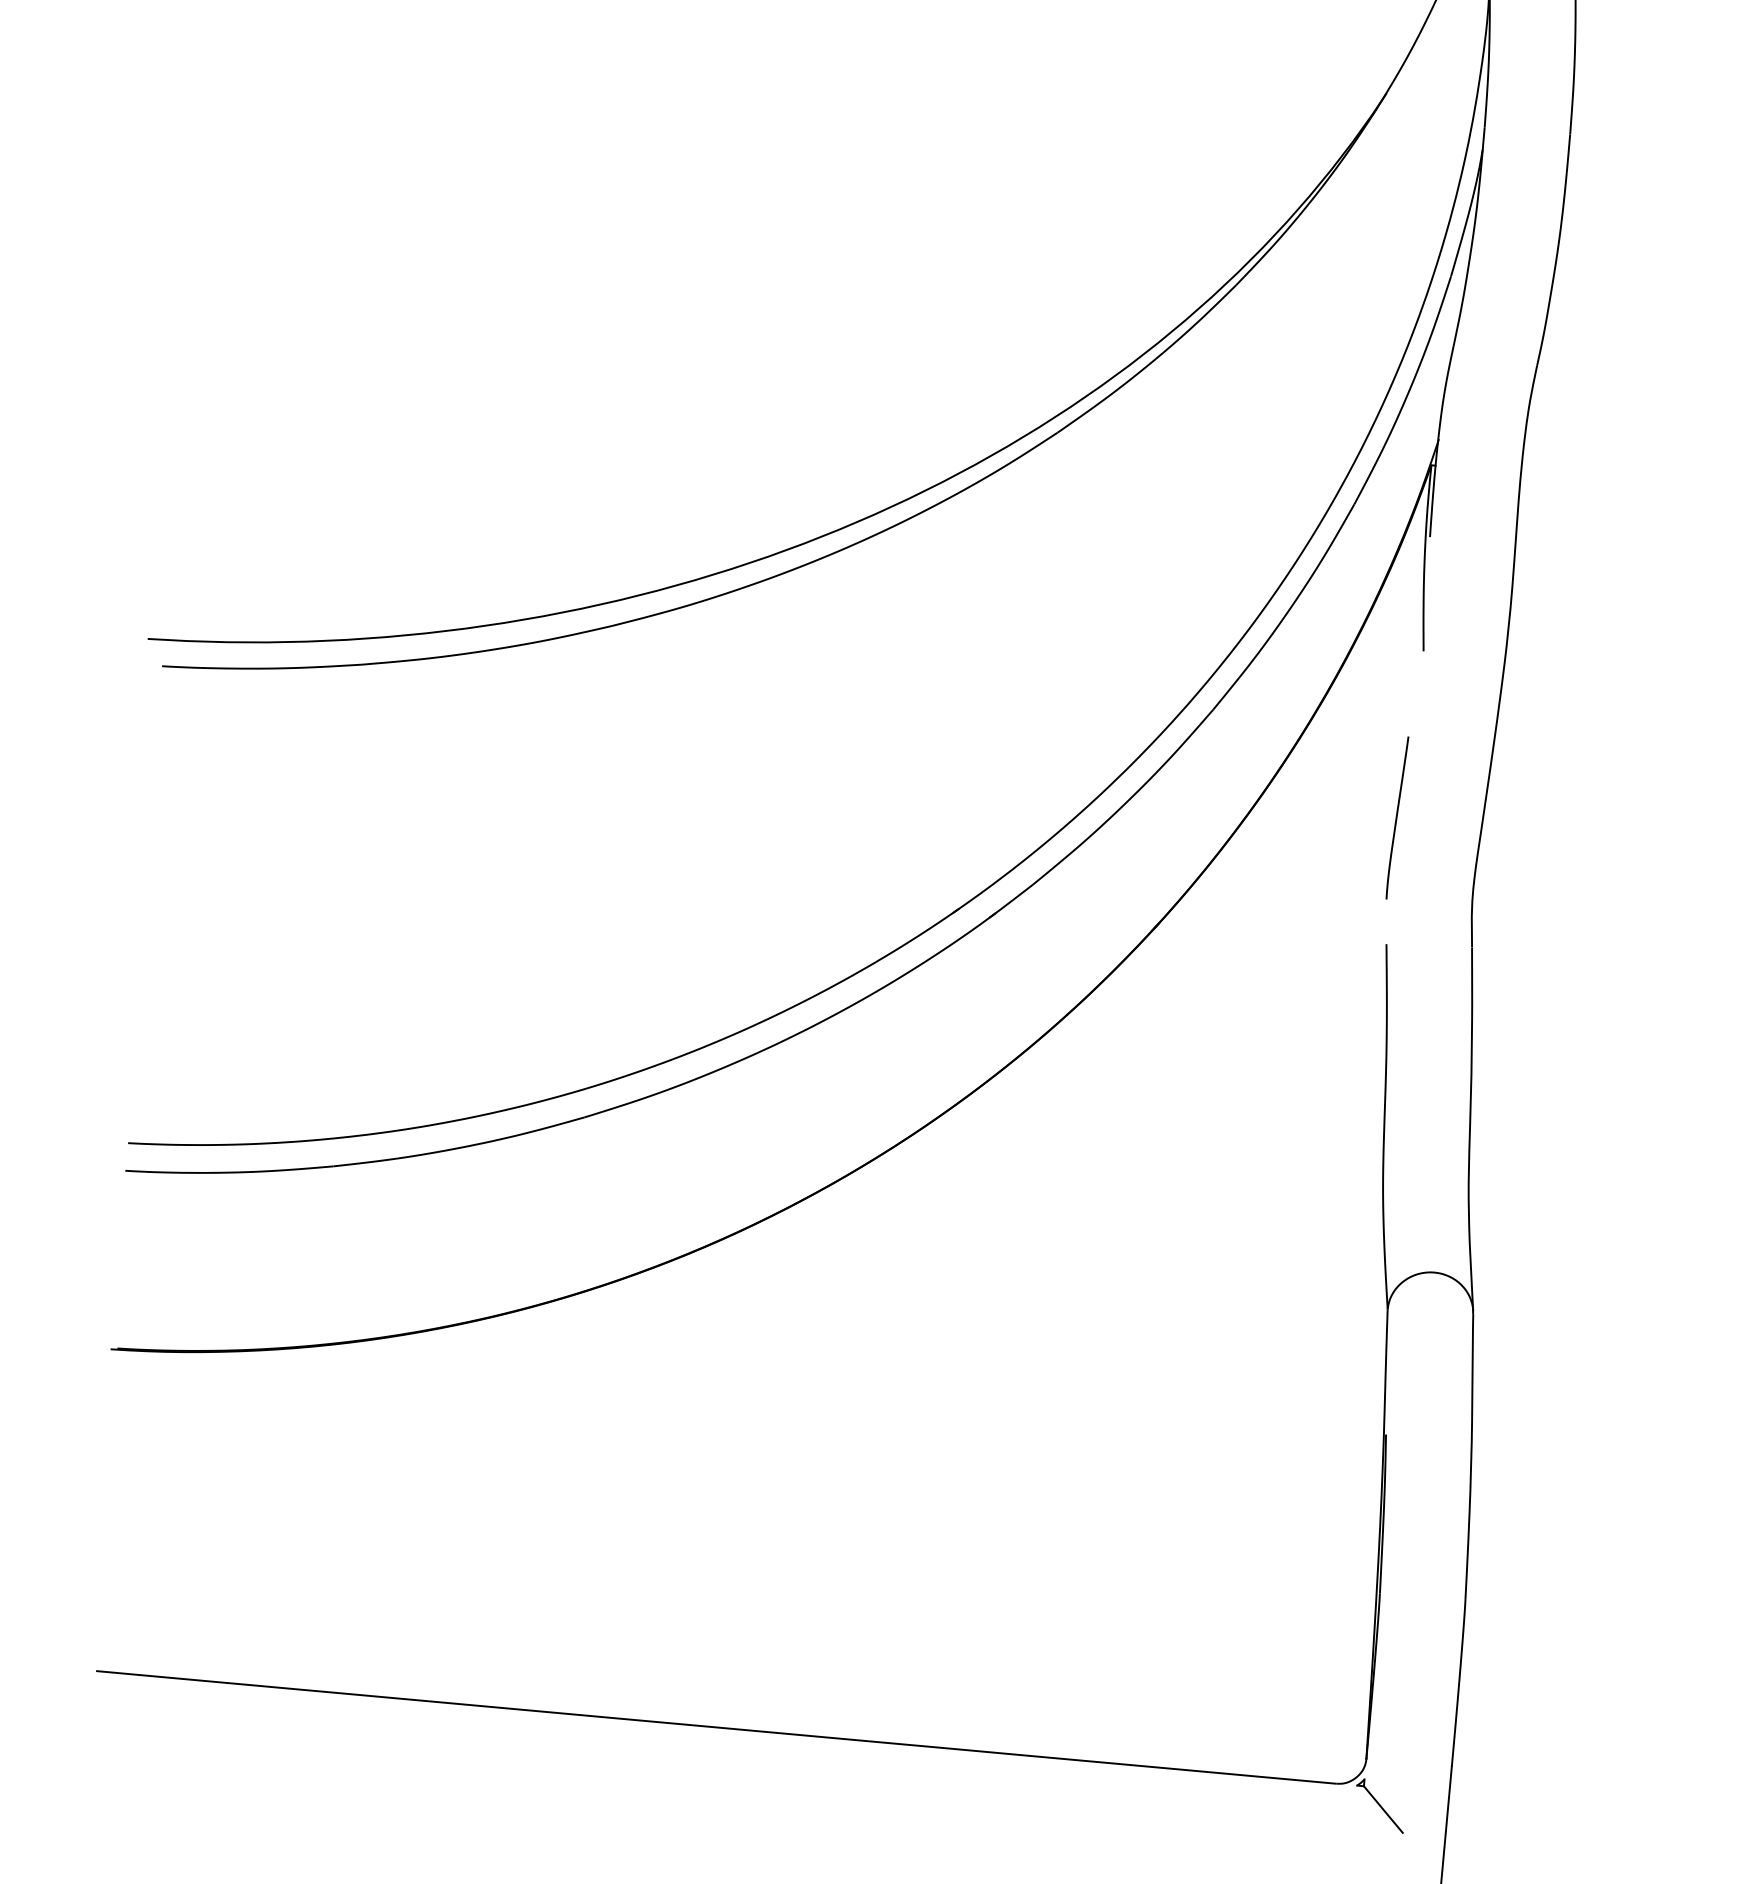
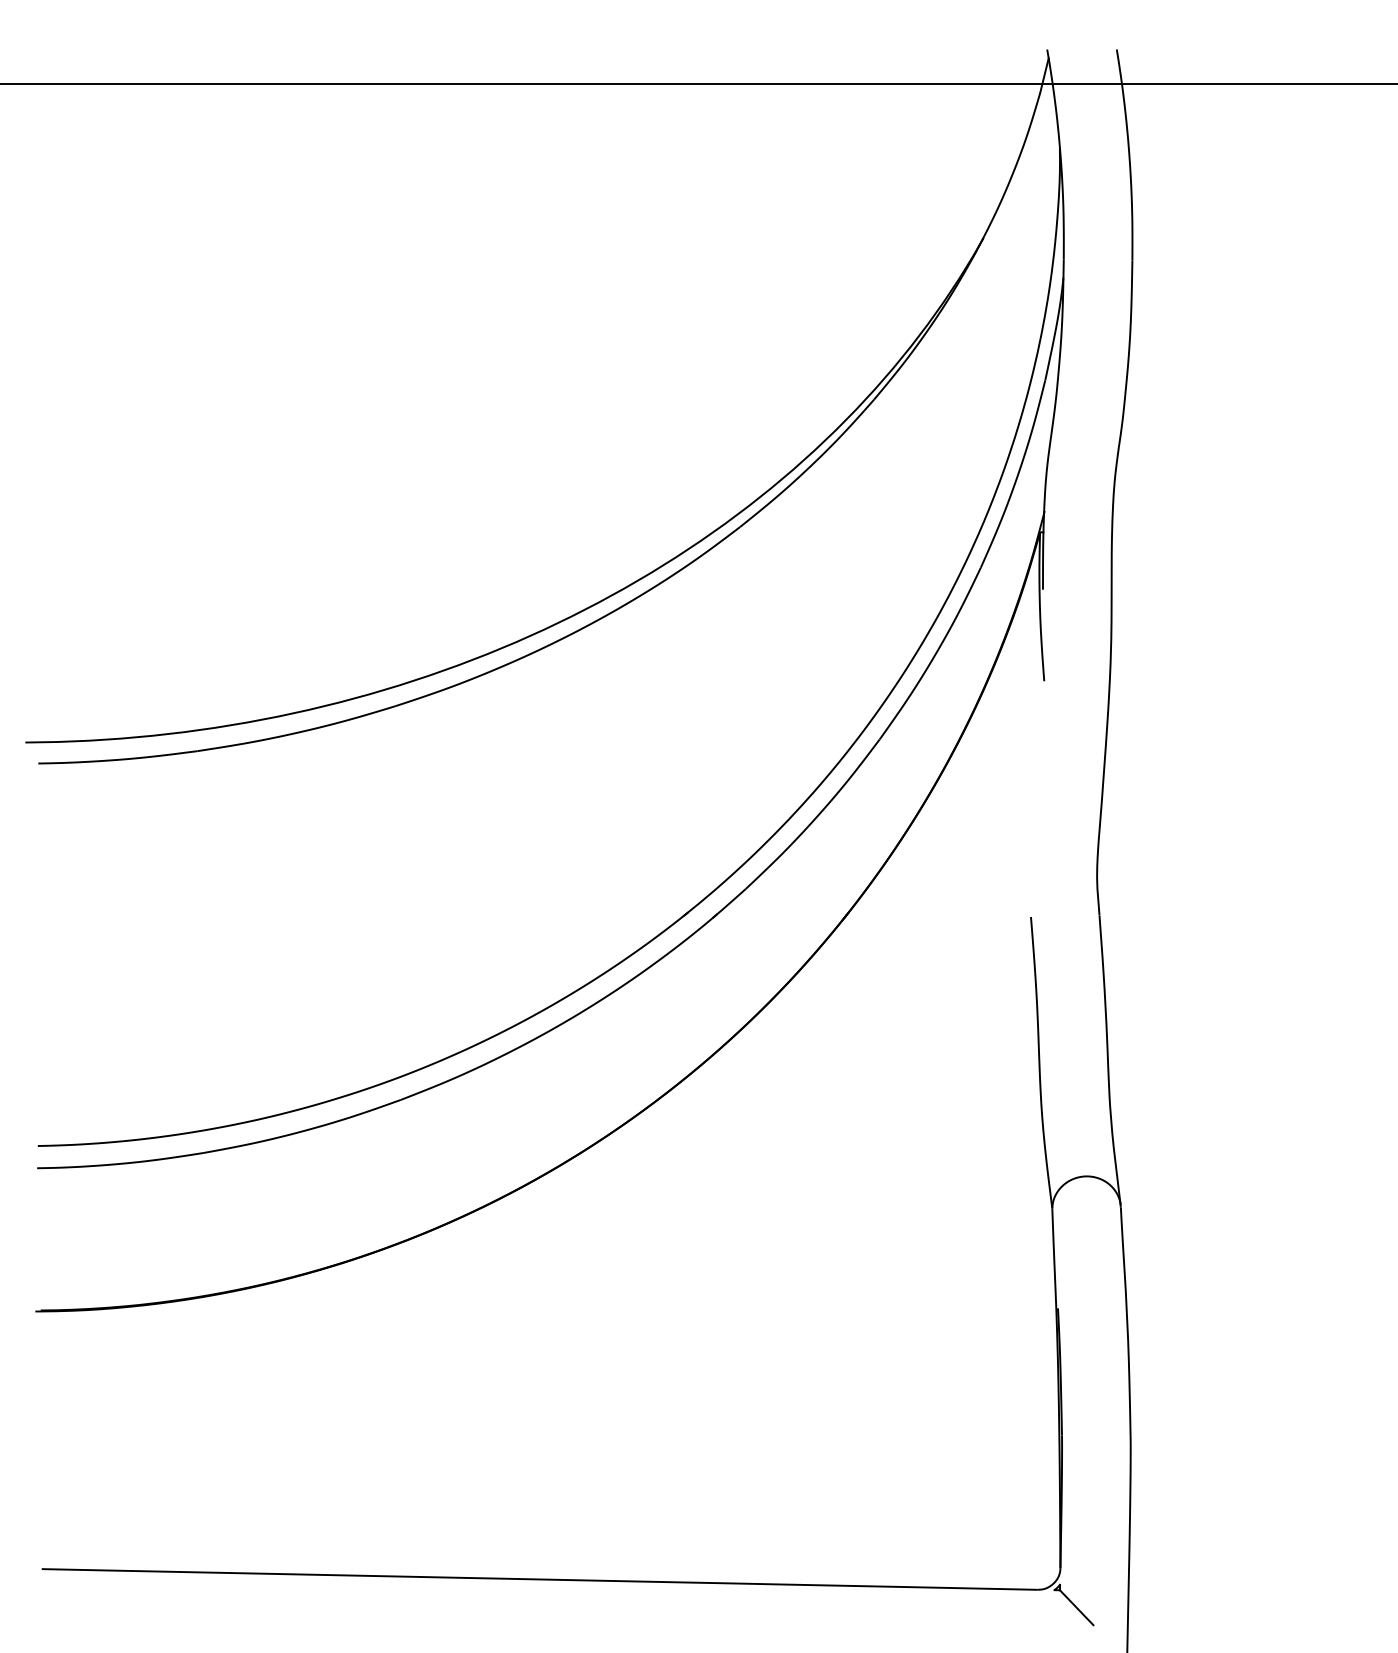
curve: (1397, 817) -> (1032, 815), removed

